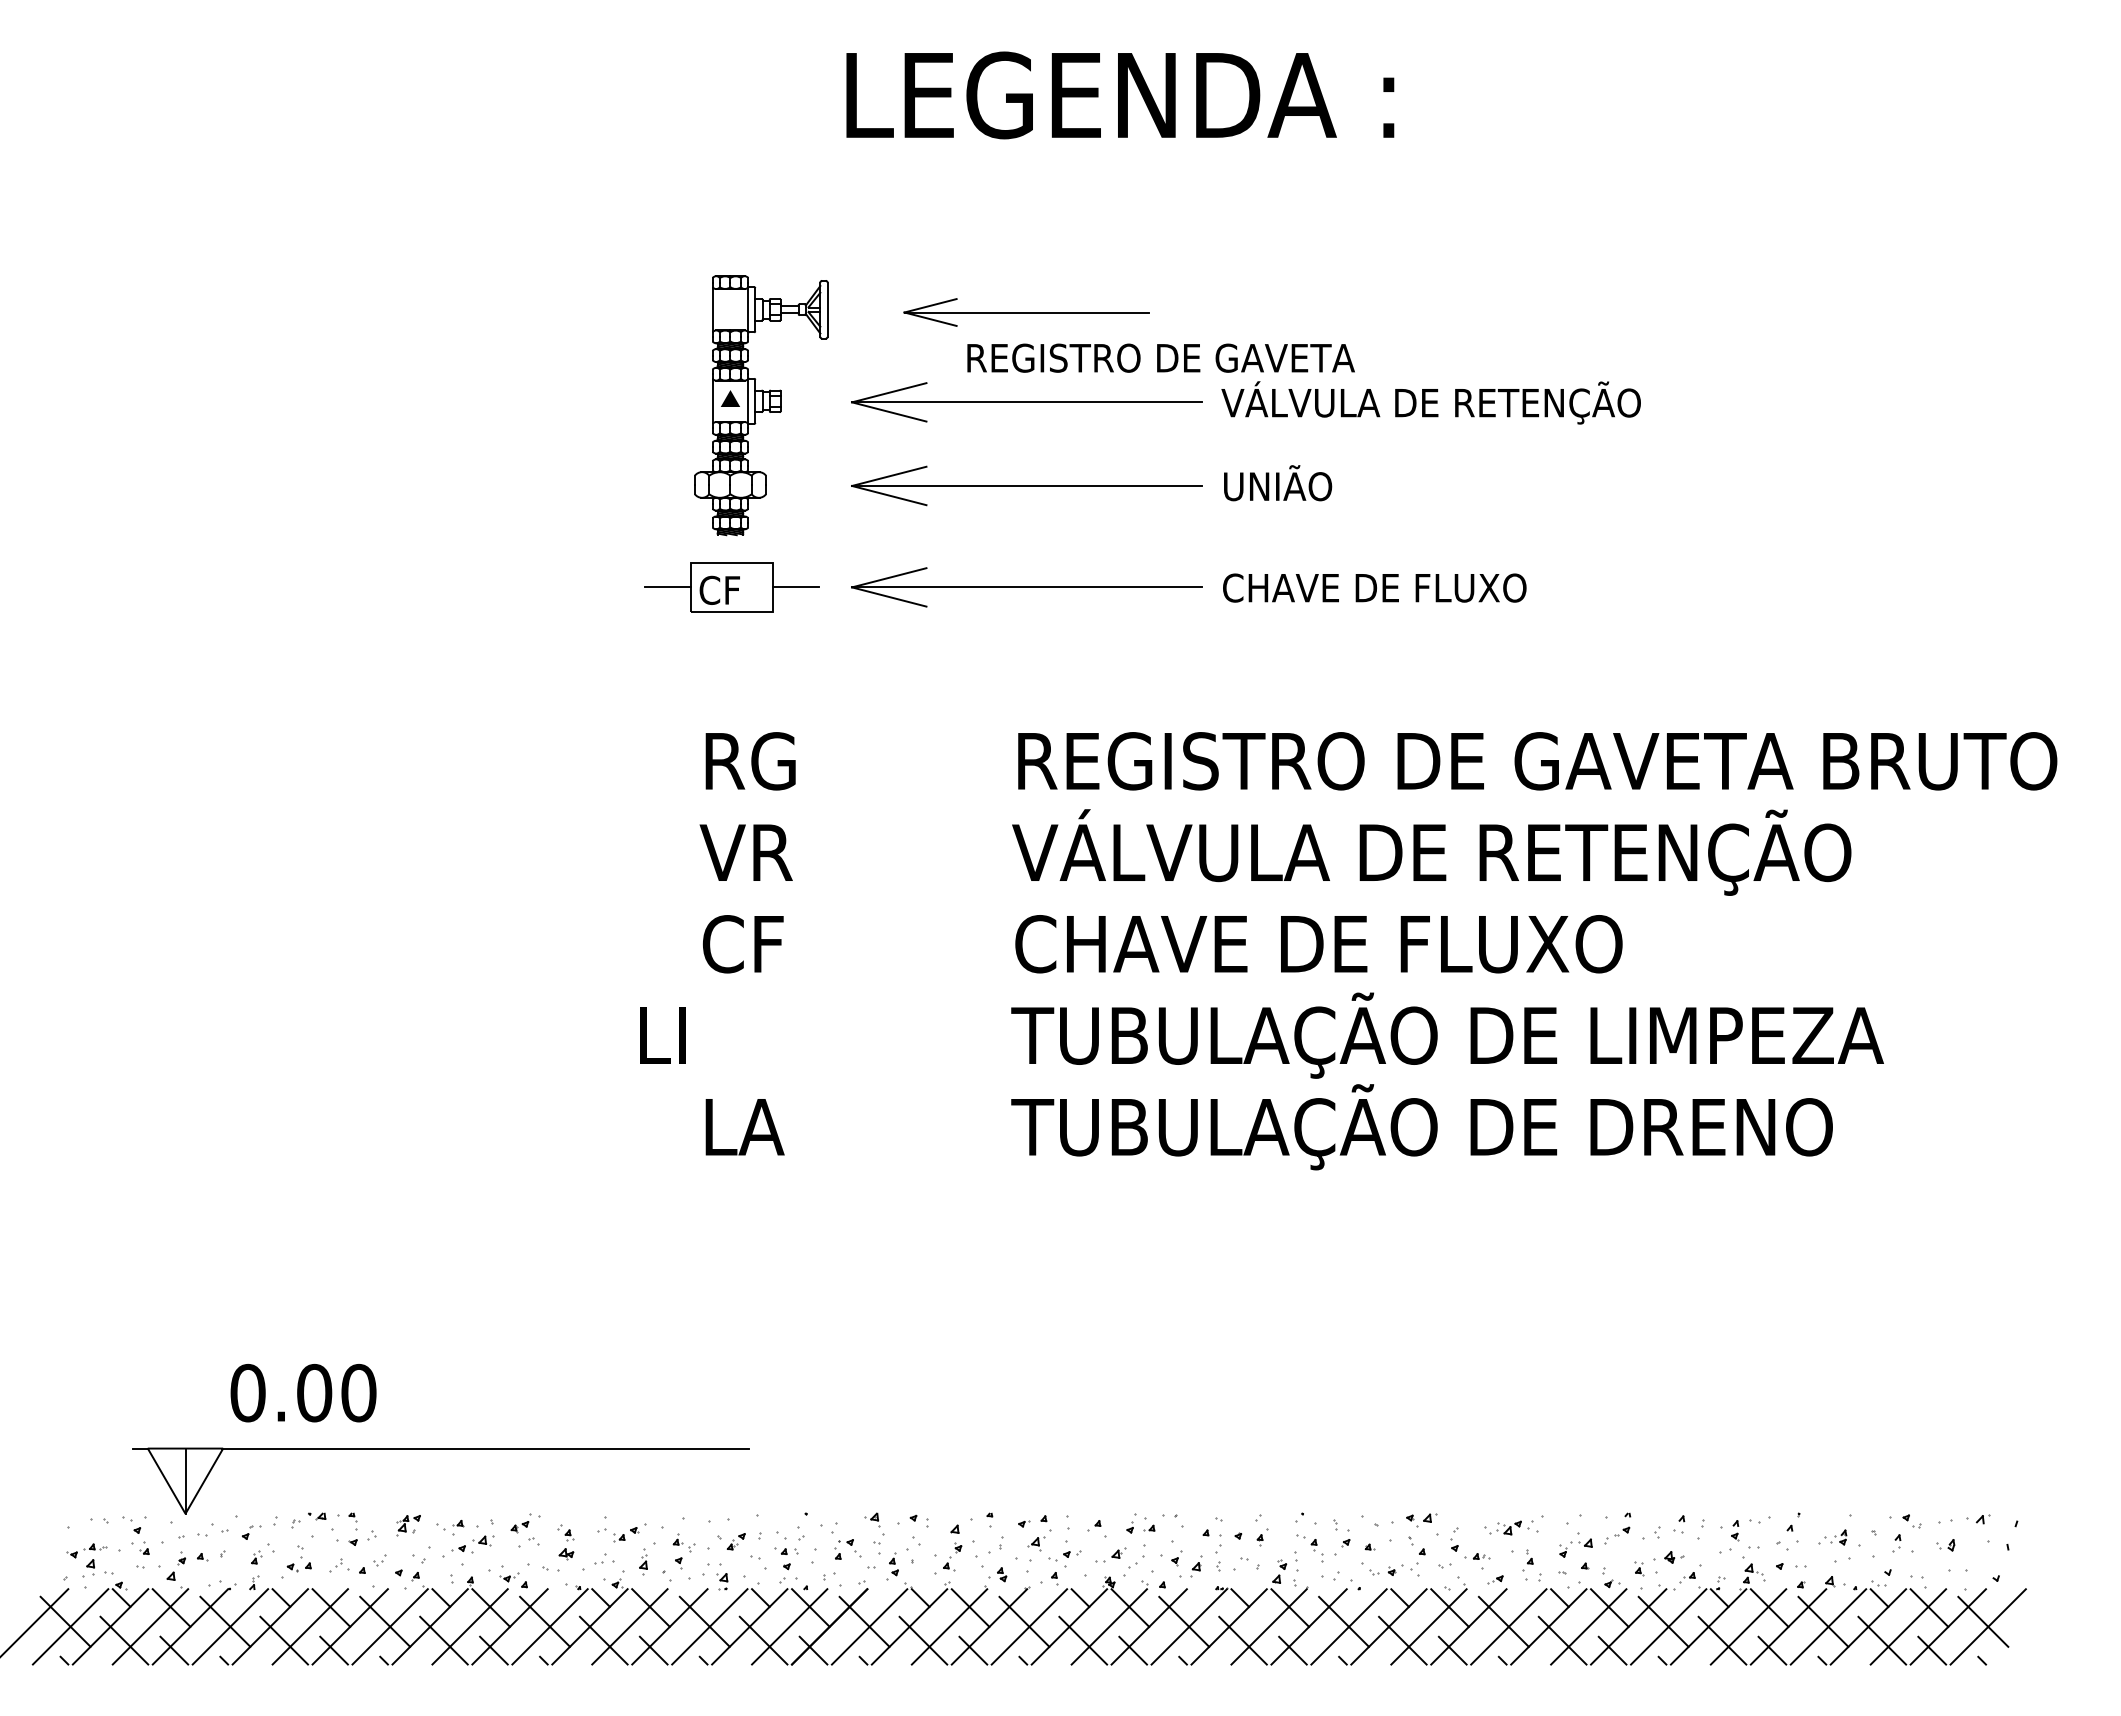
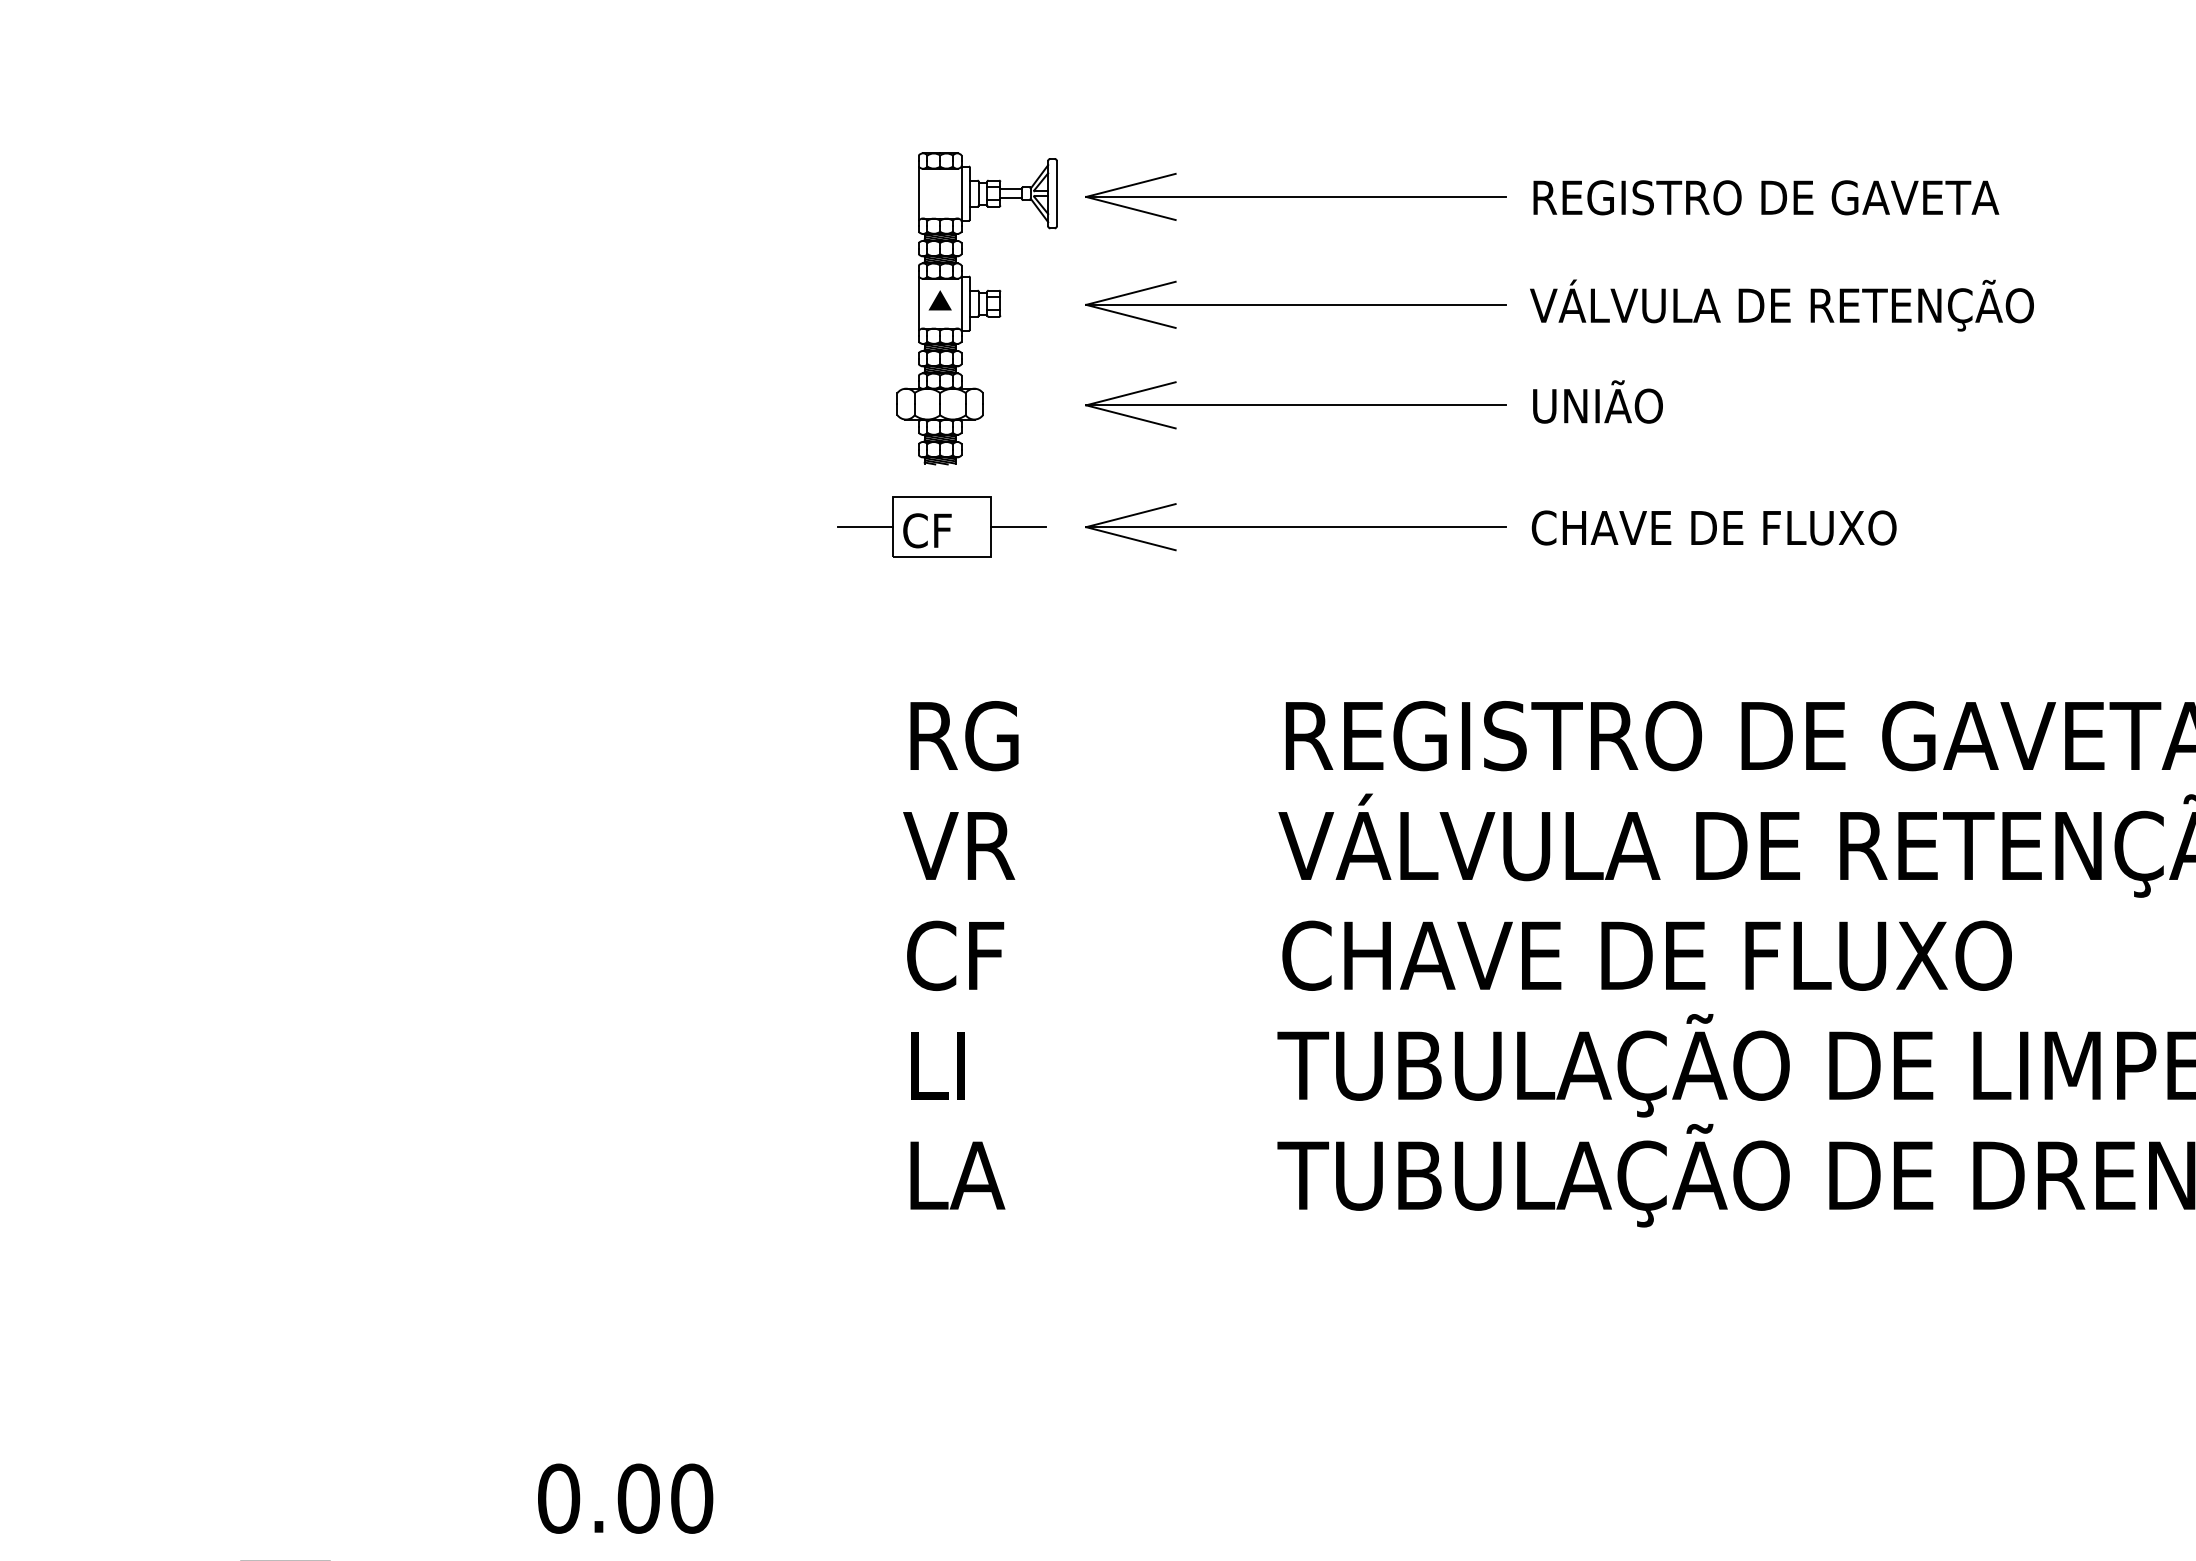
part: (1026, 312) -> (1295, 196), size x1.43
text: (1160, 357) -> (1765, 196), moved
text: (662, 1035) -> (937, 1065), moved
text: (303, 1393) -> (625, 1499), moved

